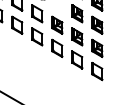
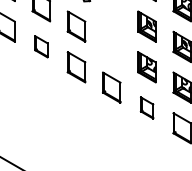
part: (17, 24) -> (41, 45), size x0.7
part: (57, 24) -> (112, 45), removed
part: (77, 59) -> (147, 107), size x0.7

